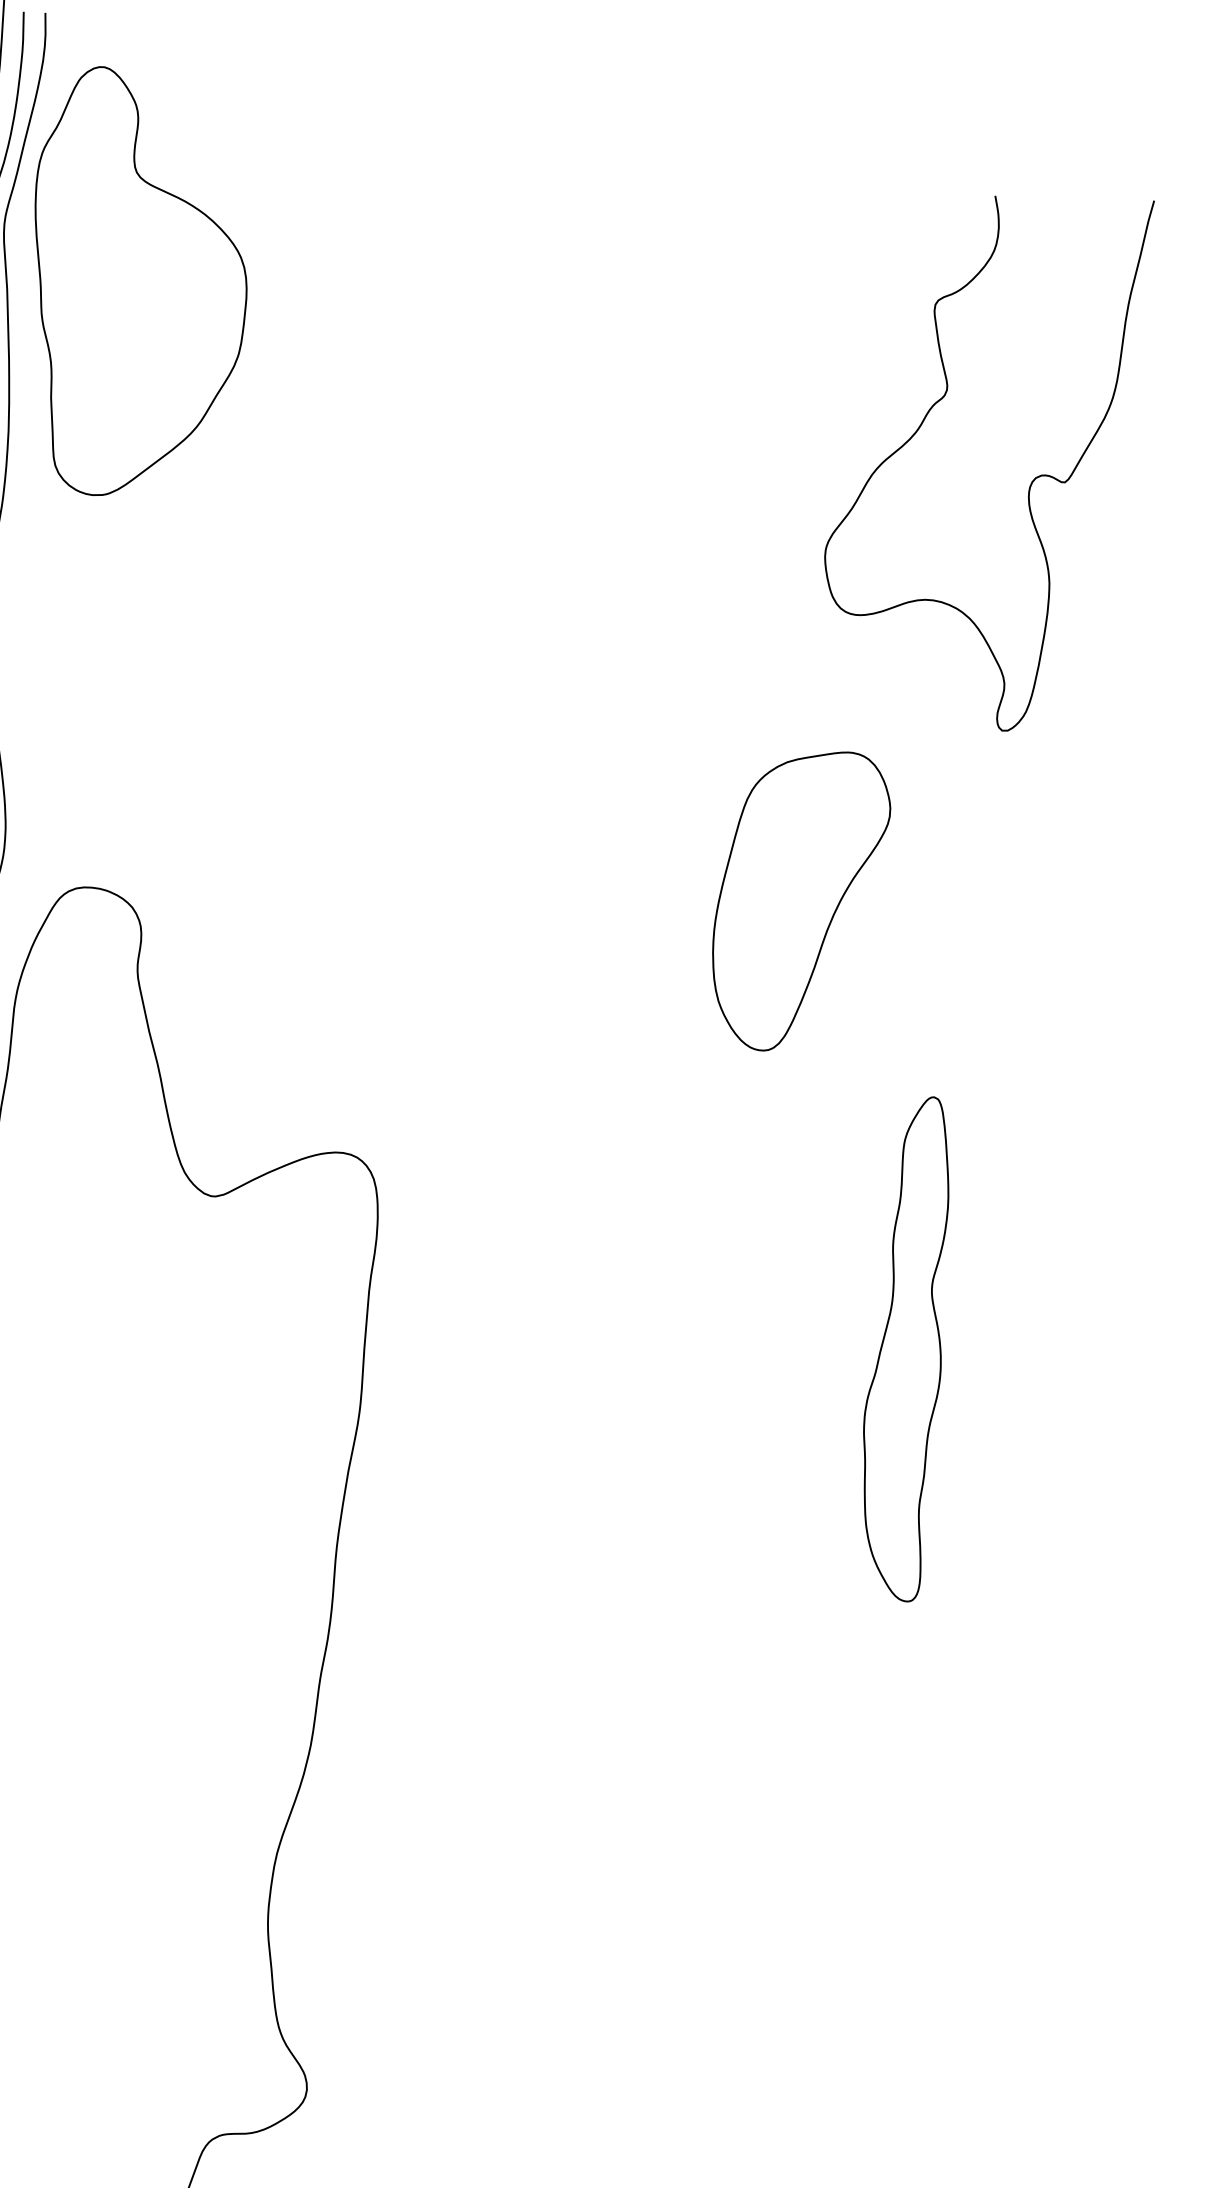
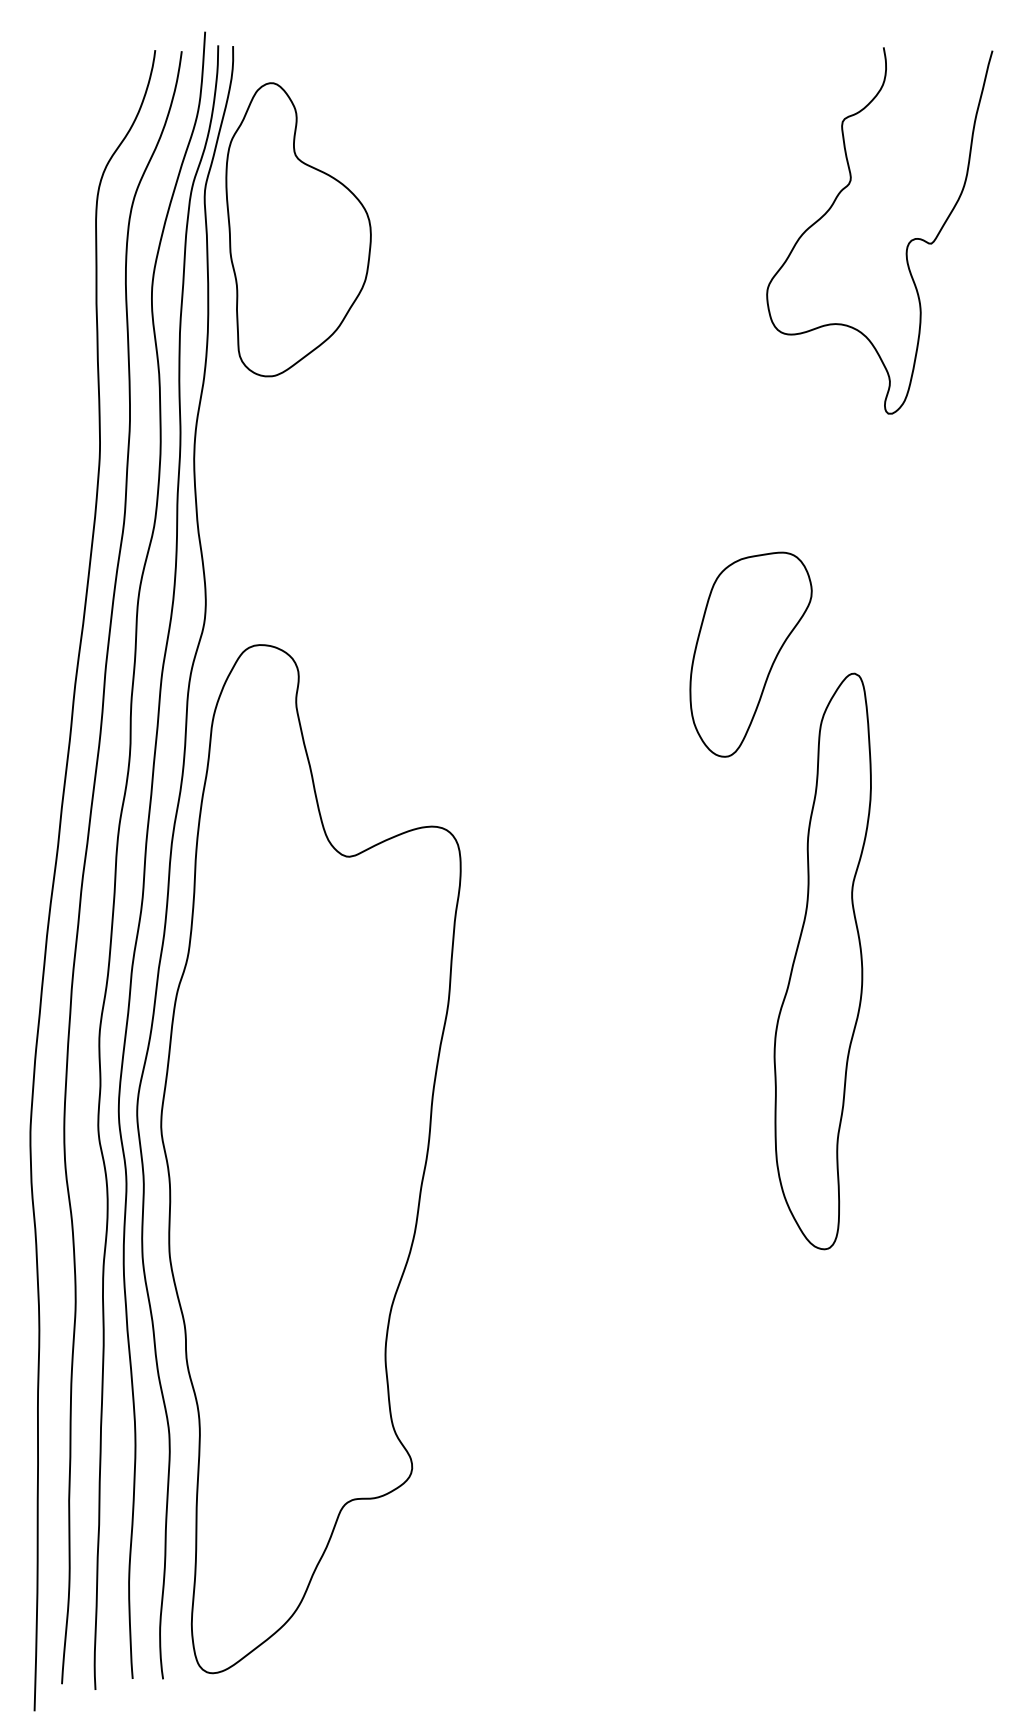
curve: (1030, 483) -> (907, 244), moved
part: (905, 1349) -> (822, 961), size x1.67

